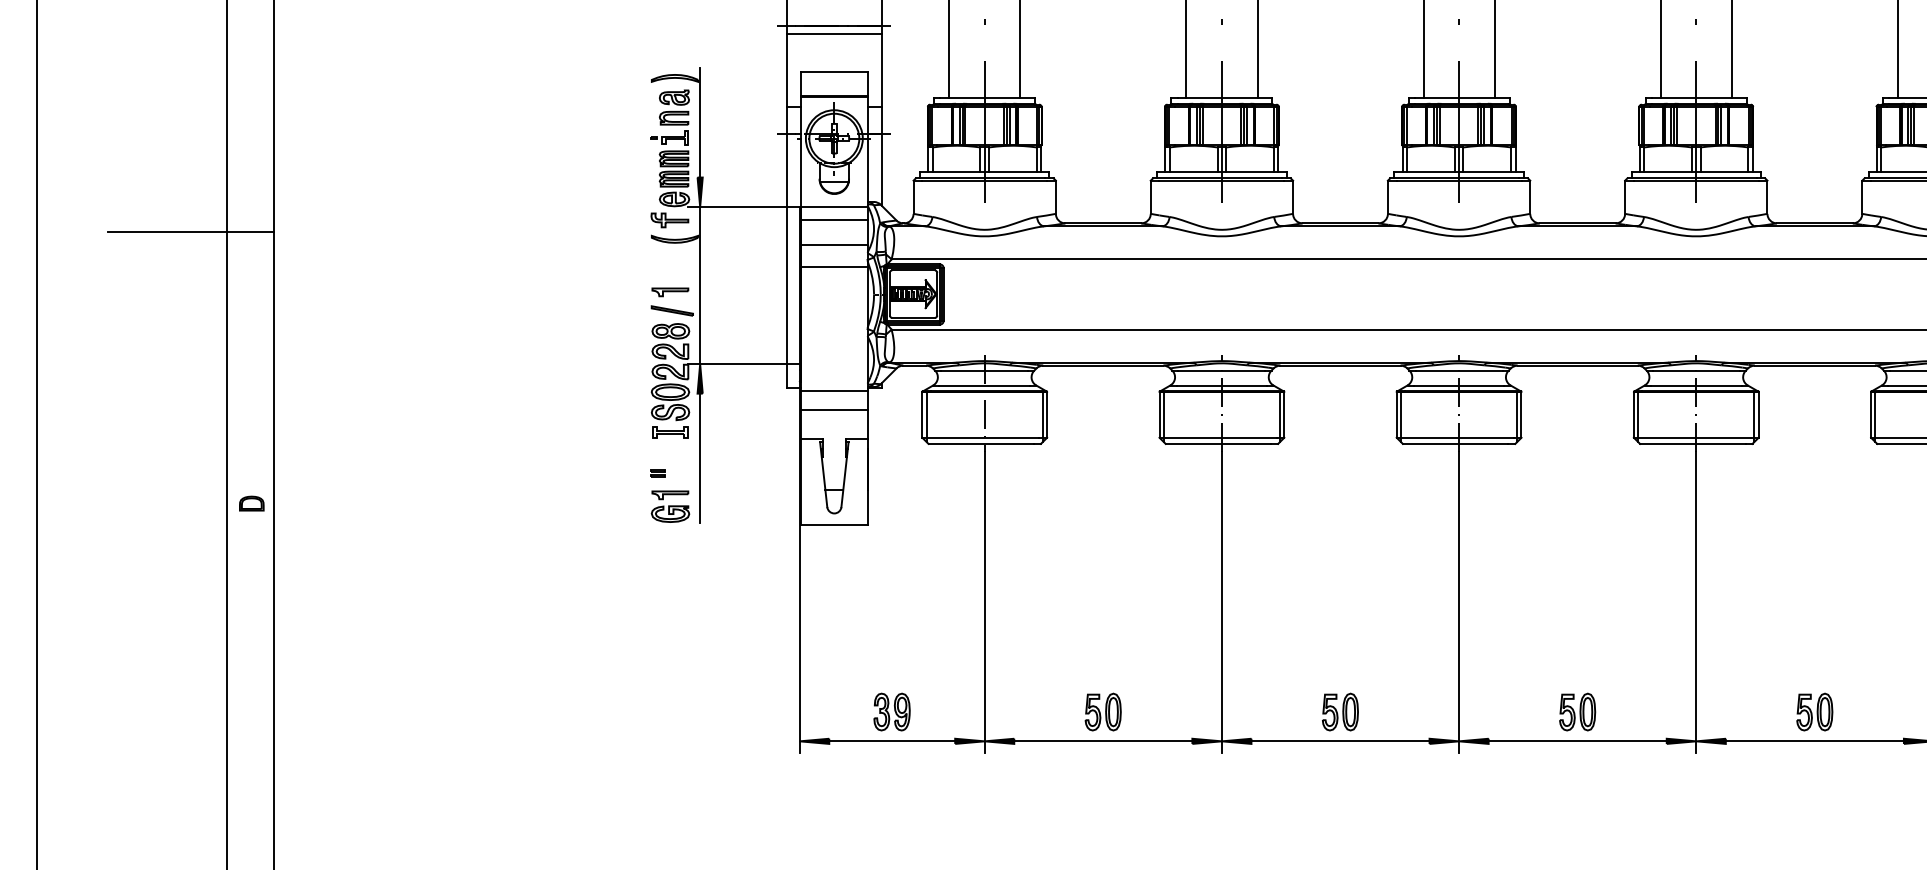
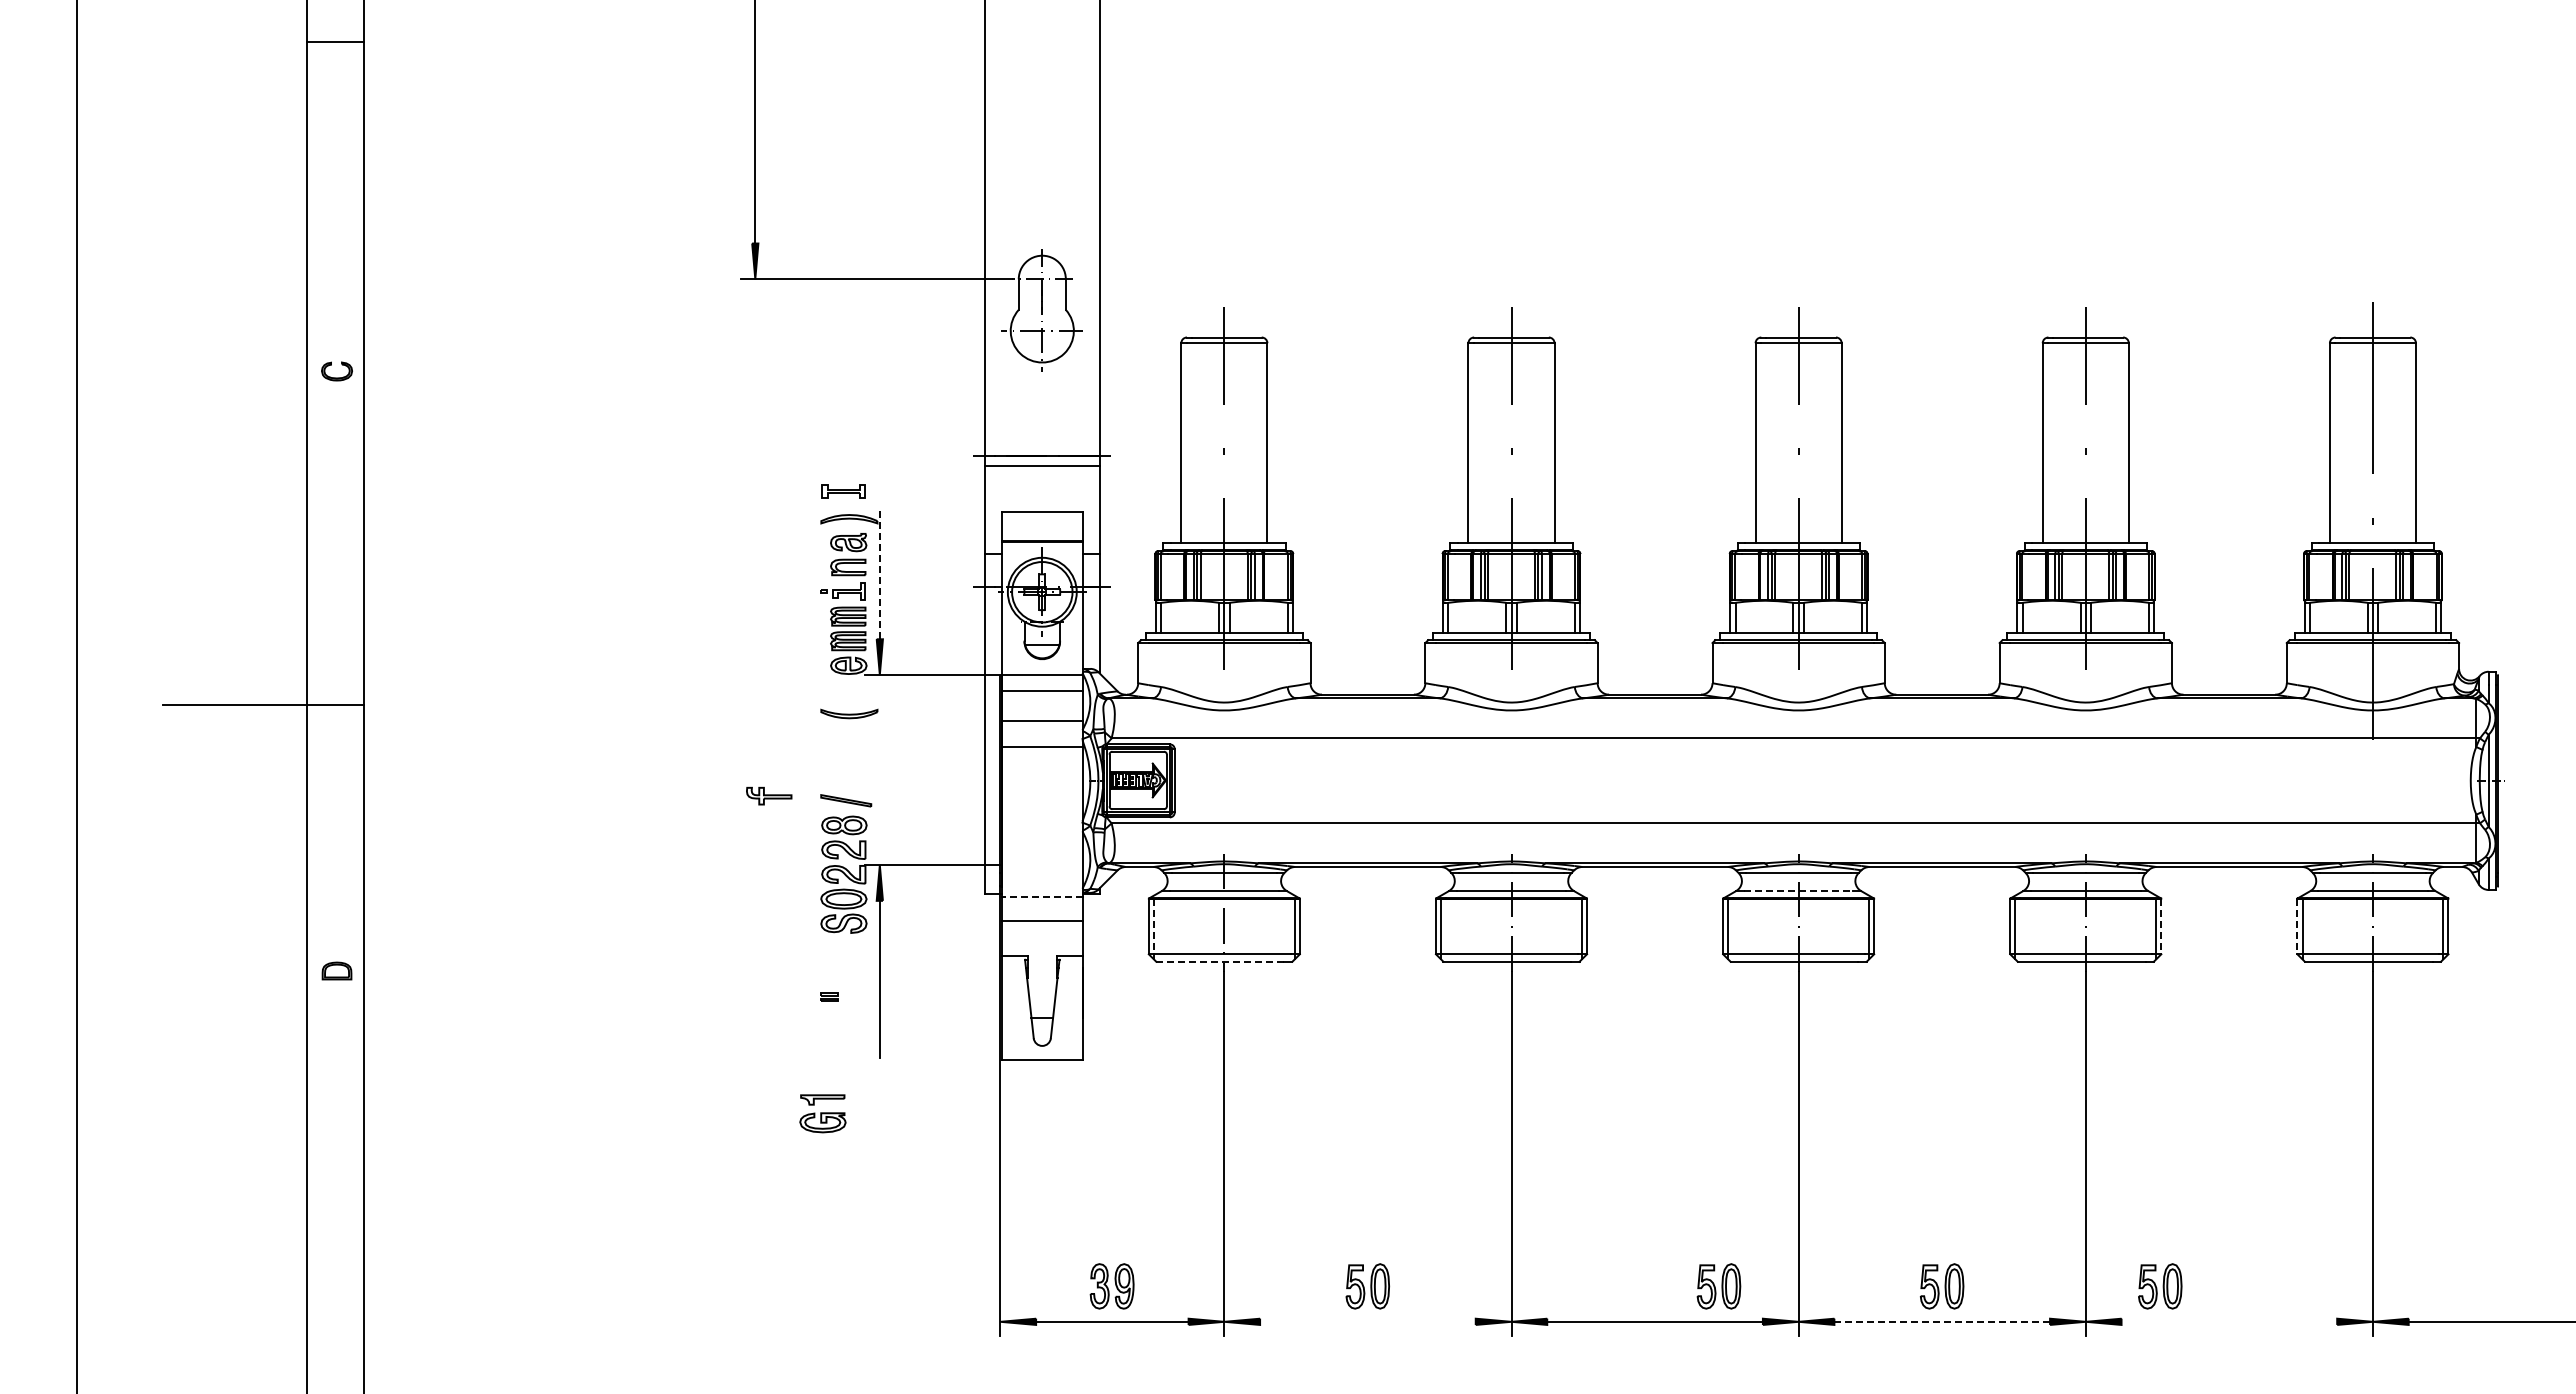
line: (699, 122) -> (879, 572), solid -> dashed
part: (670, 219) -> (769, 795), moved
line: (699, 285) -> (879, 770), removed
part: (670, 291) -> (843, 777), removed
line: (1458, 385) -> (1798, 891), solid -> dashed
line: (833, 390) -> (1041, 897), solid -> dashed
line: (927, 414) -> (1154, 926), solid -> dashed
line: (1758, 414) -> (2161, 926), solid -> dashed
line: (1871, 414) -> (2297, 926), solid -> dashed
part: (670, 432) -> (843, 491), moved
line: (981, 443) -> (1220, 961), solid -> dashed
part: (251, 503) -> (336, 970), moved
part: (670, 506) -> (822, 1113), moved
part: (1340, 712) -> (1718, 1286), moved
part: (1814, 712) -> (2160, 1286), moved
line: (1102, 741) -> (1367, 1321), removed
line: (1577, 741) -> (1942, 1321), solid -> dashed
line: (1814, 741) -> (2229, 1321), removed

